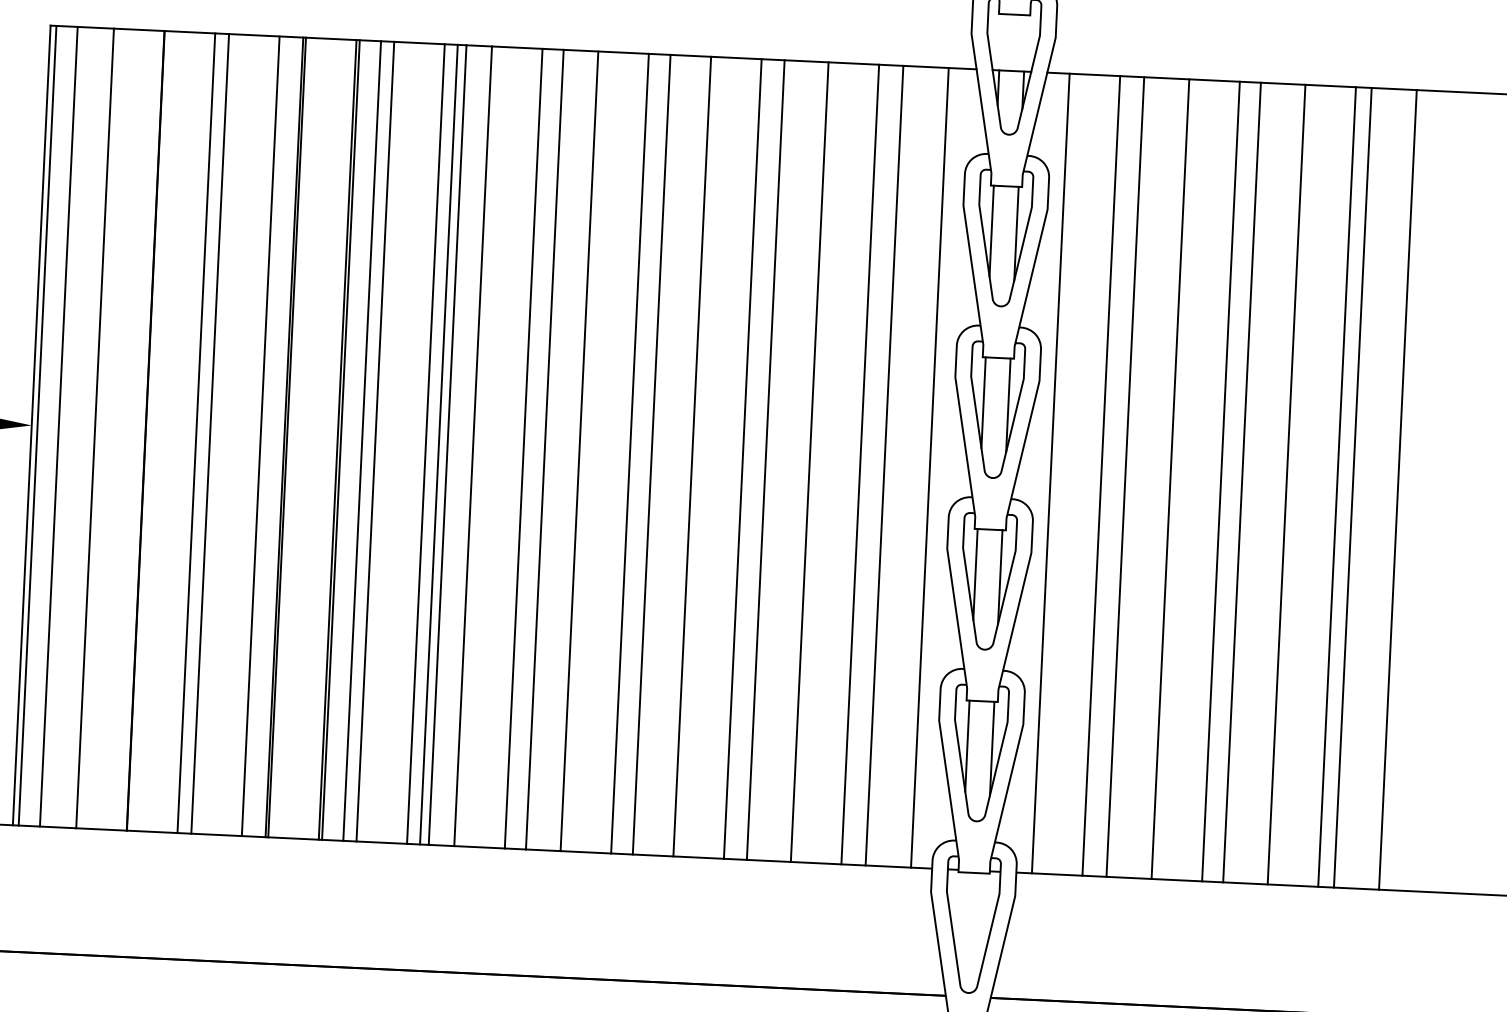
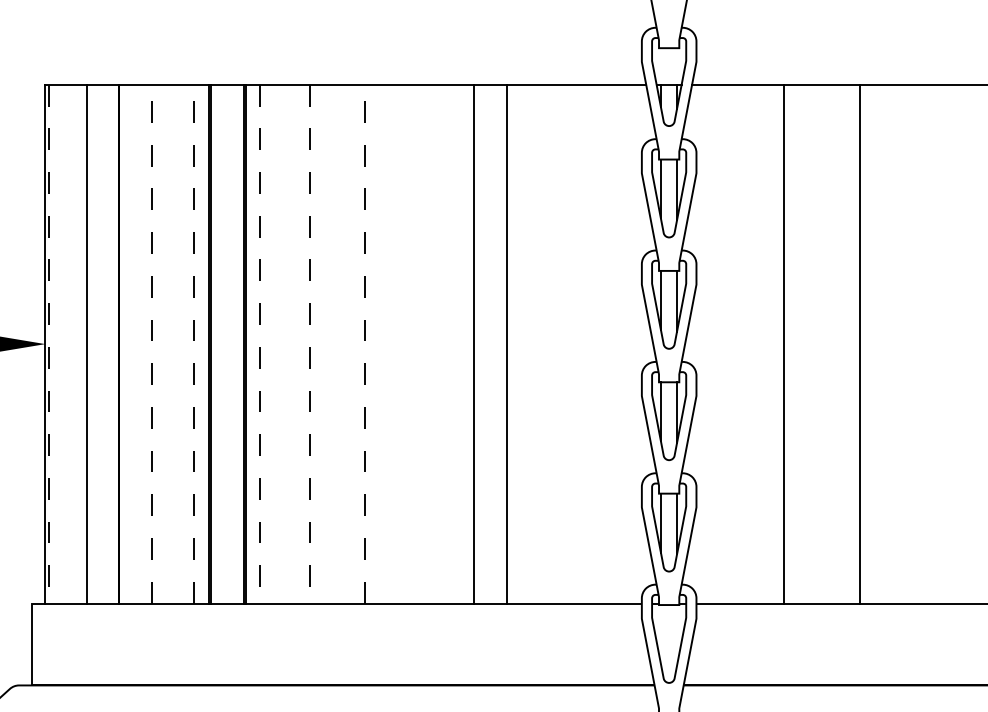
line: (58, 425) -> (62, 343), removed
line: (38, 426) -> (49, 344), solid -> dashed
line: (196, 432) -> (152, 343), solid -> dashed
line: (210, 432) -> (161, 343), removed
line: (260, 435) -> (193, 343), solid -> dashed
line: (375, 440) -> (268, 343), removed
line: (361, 441) -> (259, 344), solid -> dashed
line: (426, 443) -> (301, 343), removed
line: (448, 444) -> (315, 343), removed
line: (438, 445) -> (309, 344), solid -> dashed
line: (472, 445) -> (331, 343), removed
line: (523, 447) -> (364, 343), solid -> dashed
line: (545, 448) -> (378, 343), removed
line: (579, 450) -> (400, 343), removed
line: (629, 452) -> (433, 343), removed
line: (651, 453) -> (447, 343), removed
line: (765, 459) -> (521, 343), removed
line: (810, 461) -> (550, 343), removed
line: (859, 463) -> (582, 343), removed
line: (884, 464) -> (598, 343), removed
line: (930, 466) -> (628, 343), removed
line: (1050, 472) -> (706, 343), removed
line: (1101, 474) -> (739, 343), removed
line: (1124, 476) -> (754, 343), removed
line: (1221, 480) -> (817, 343), removed
line: (1241, 481) -> (830, 343), removed
line: (1337, 486) -> (892, 343), removed
line: (1352, 486) -> (902, 343), removed
line: (1397, 488) -> (931, 343), removed

